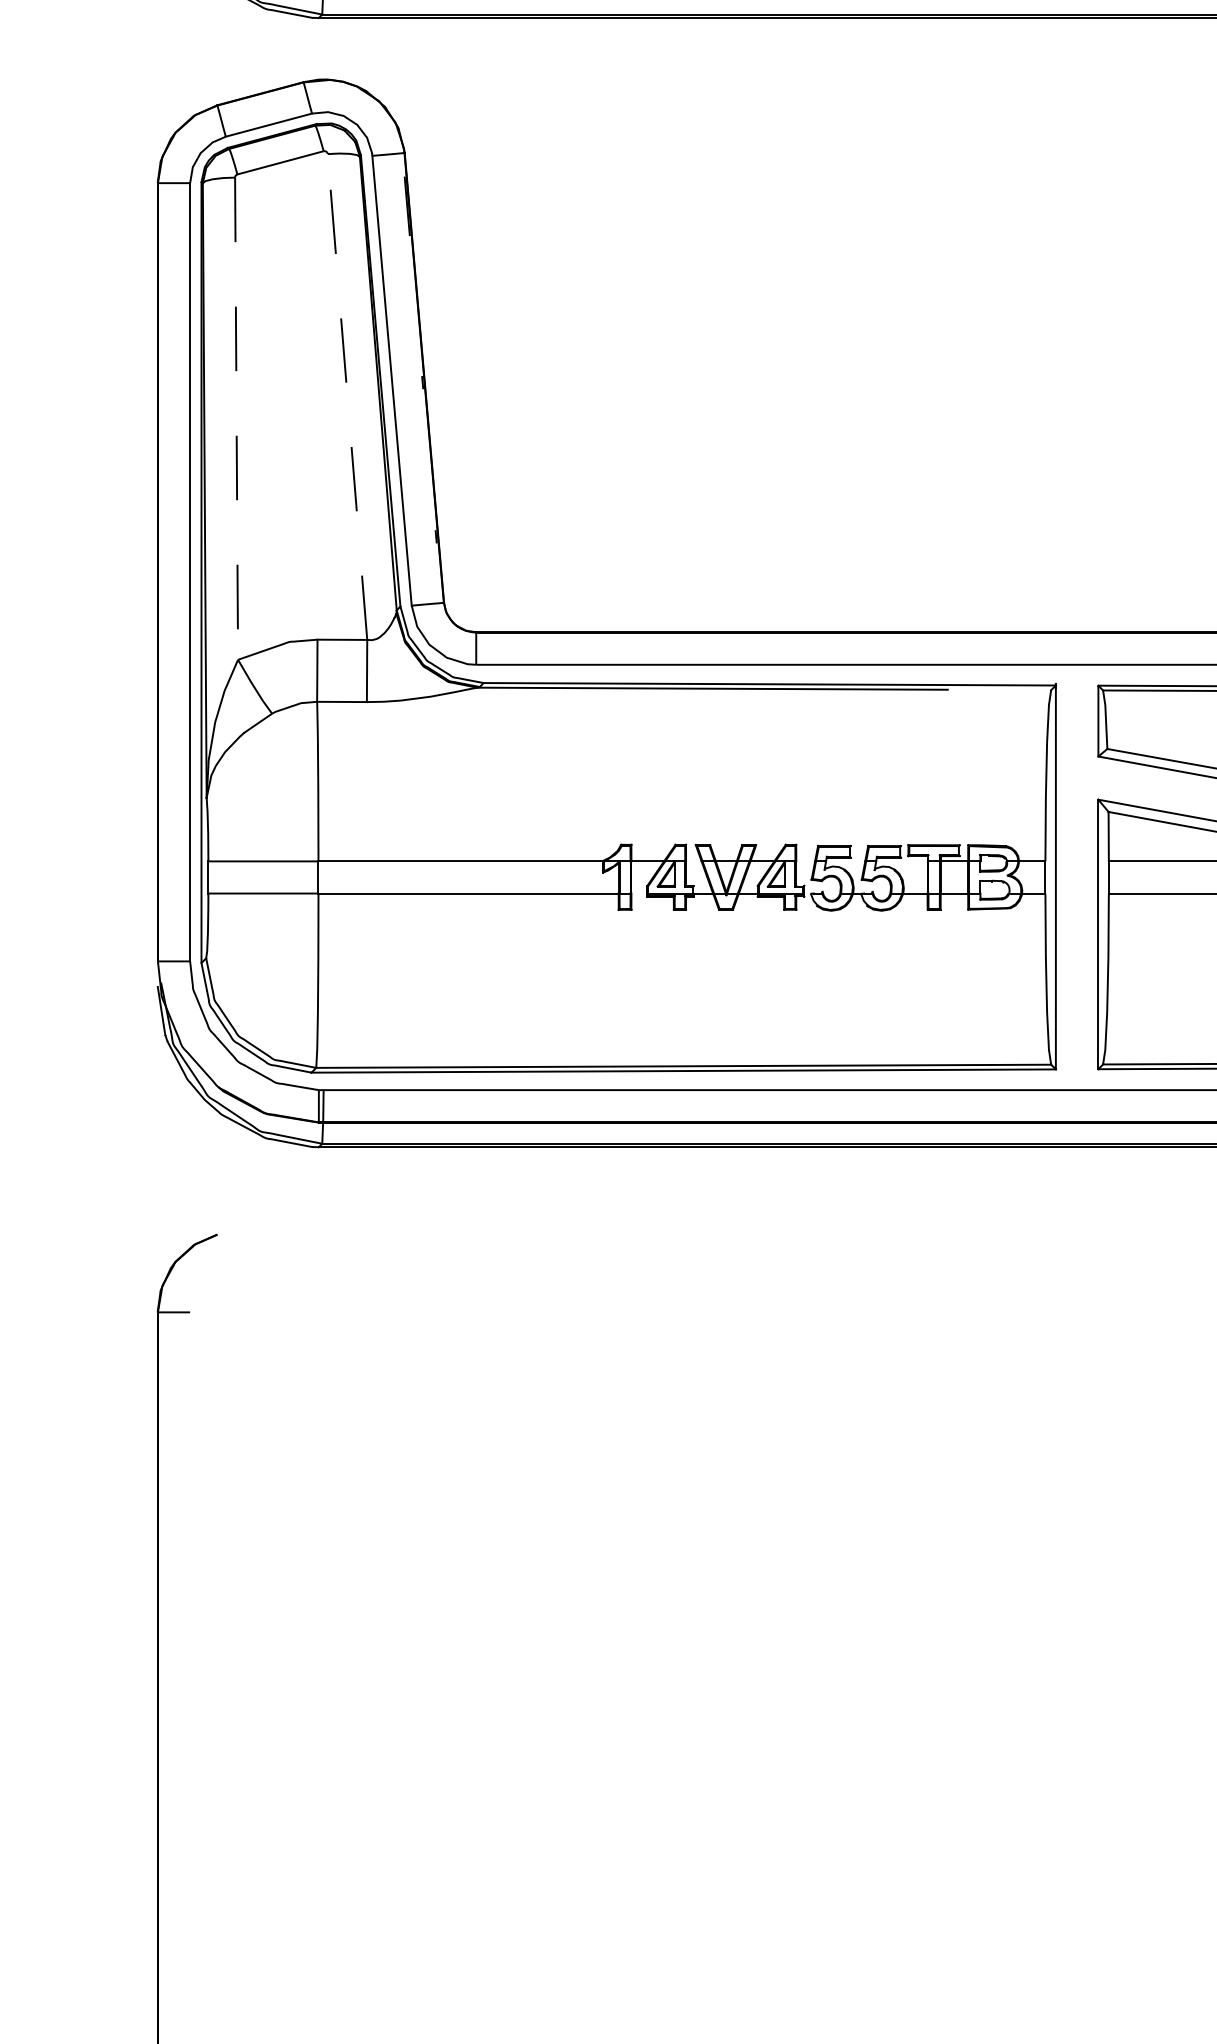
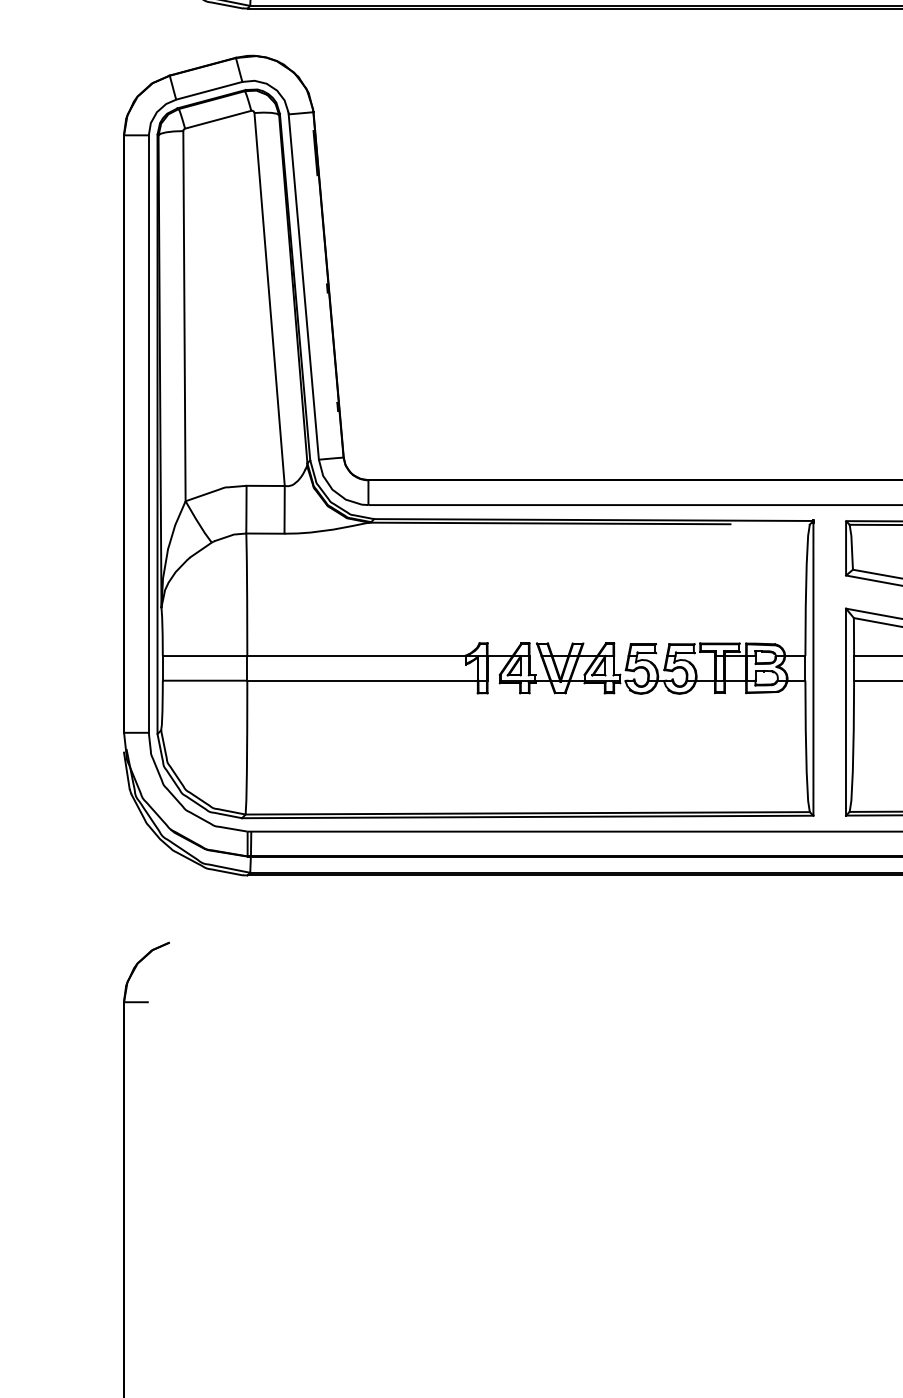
line: (347, 397) -> (269, 299), dashed -> solid
line: (236, 419) -> (184, 316), dashed -> solid

